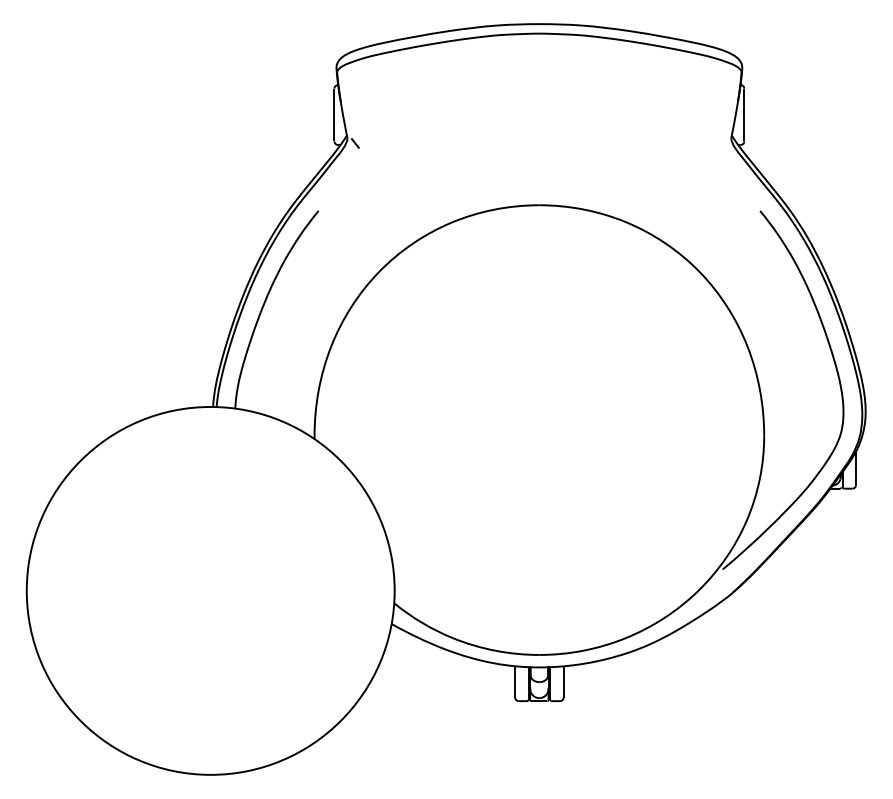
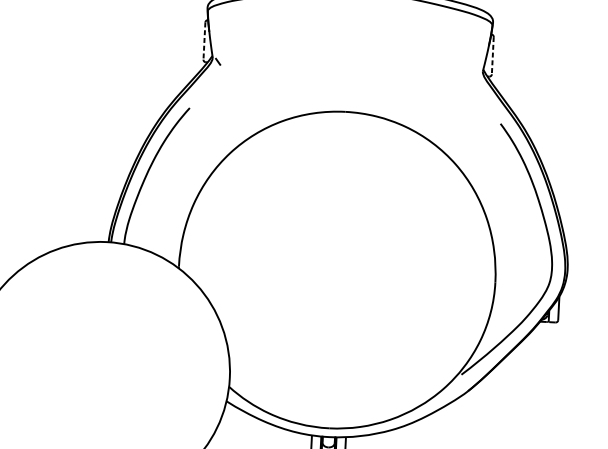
line: (334, 115) -> (204, 41), solid -> dashed
line: (744, 115) -> (492, 56), solid -> dashed

